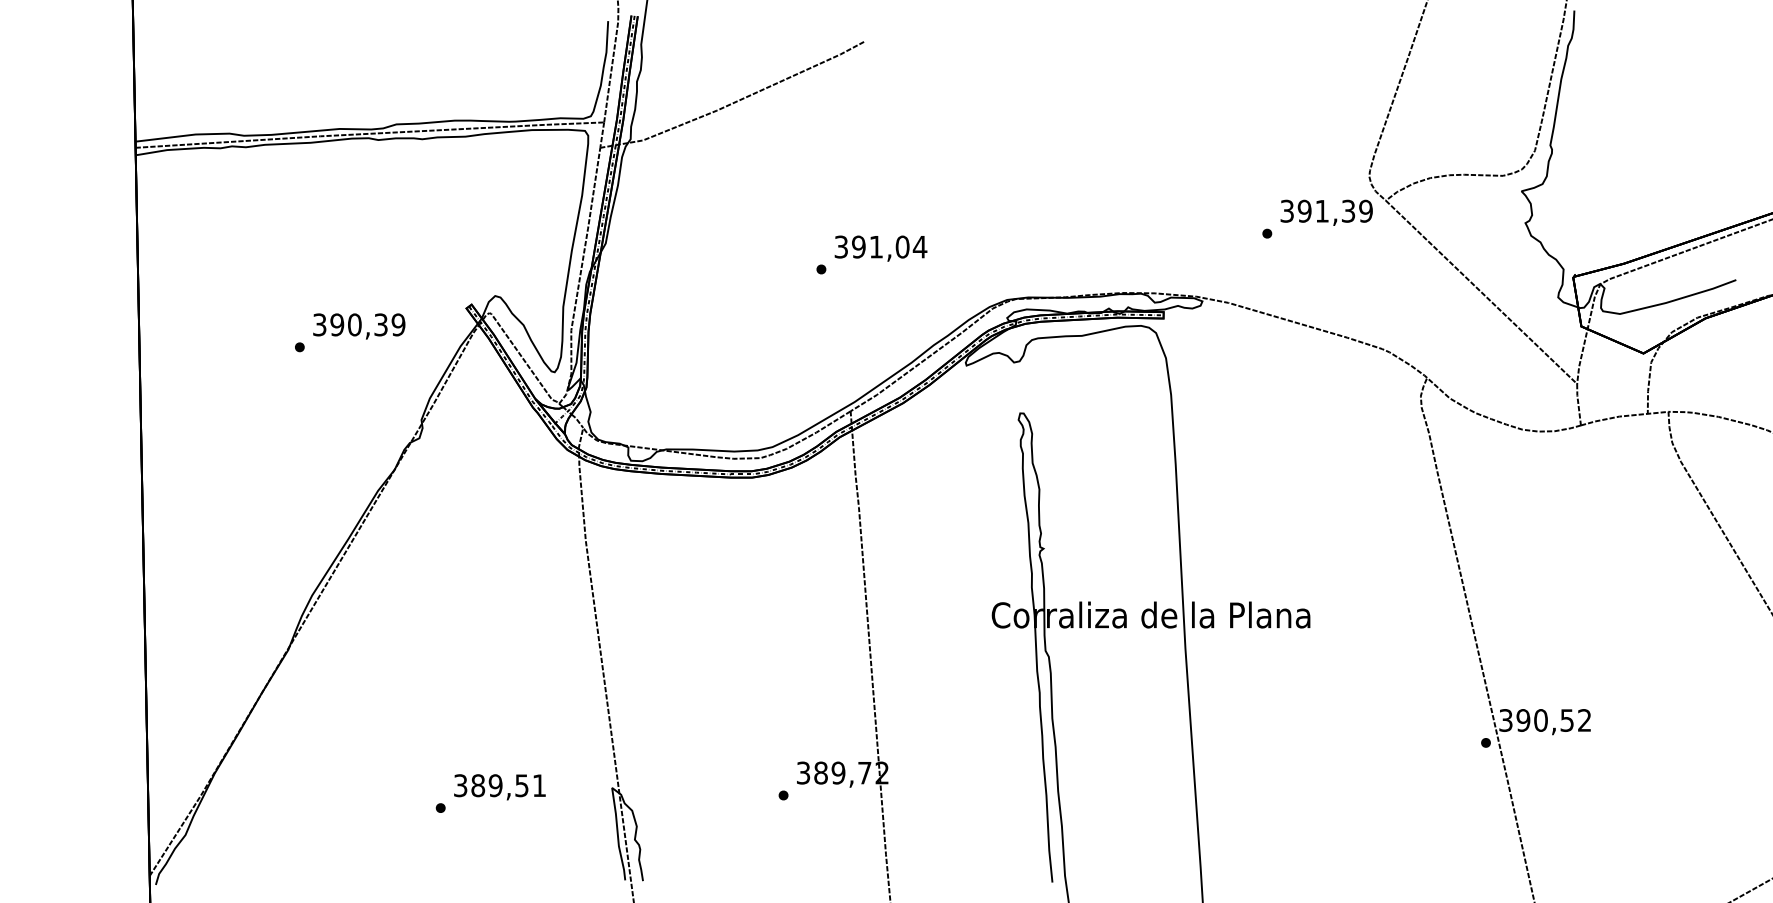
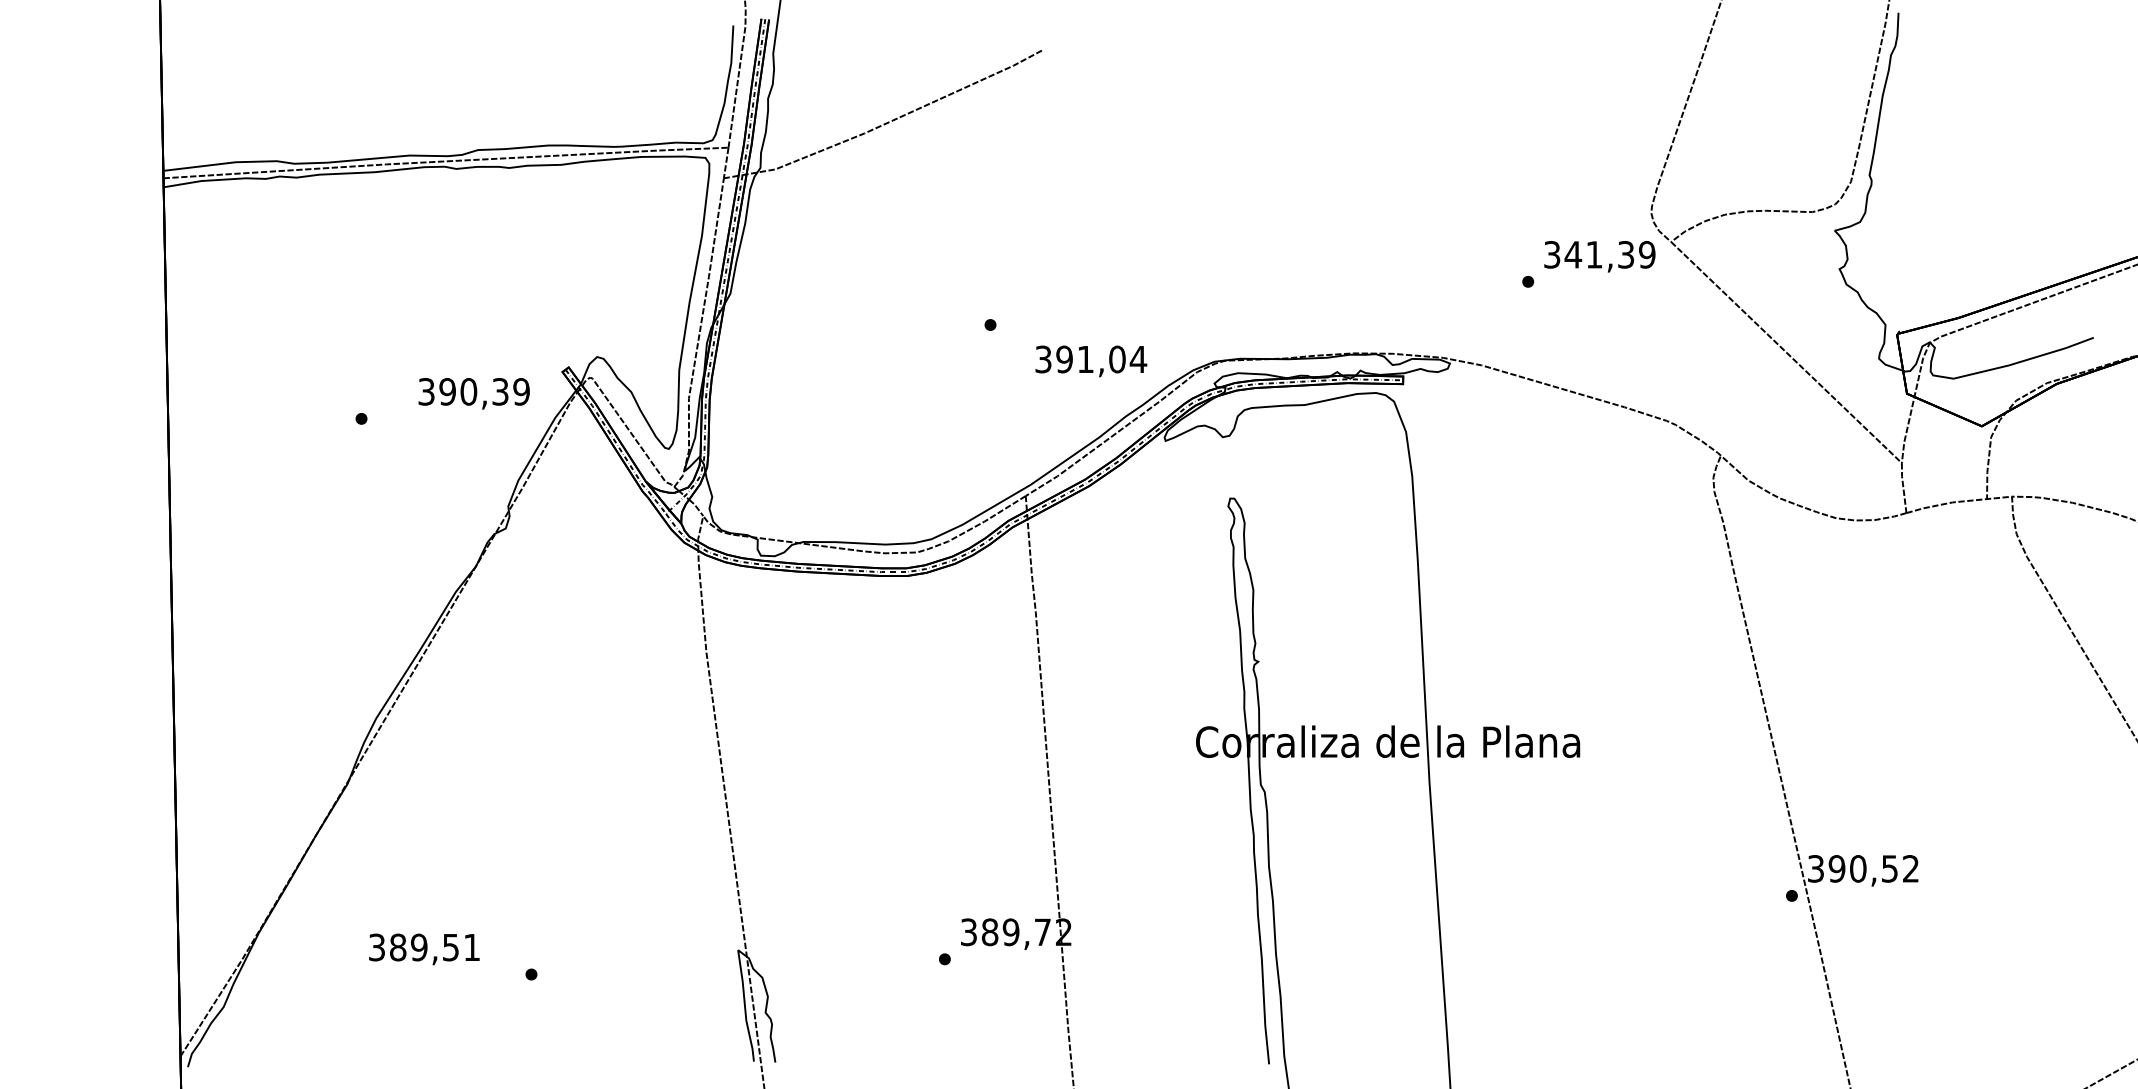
text: (1304, 210) -> (1573, 253), 391,39 -> 341,39
text: (880, 248) -> (1090, 361), moved
text: (359, 326) -> (474, 393), moved
text: (499, 787) -> (423, 949), moved

